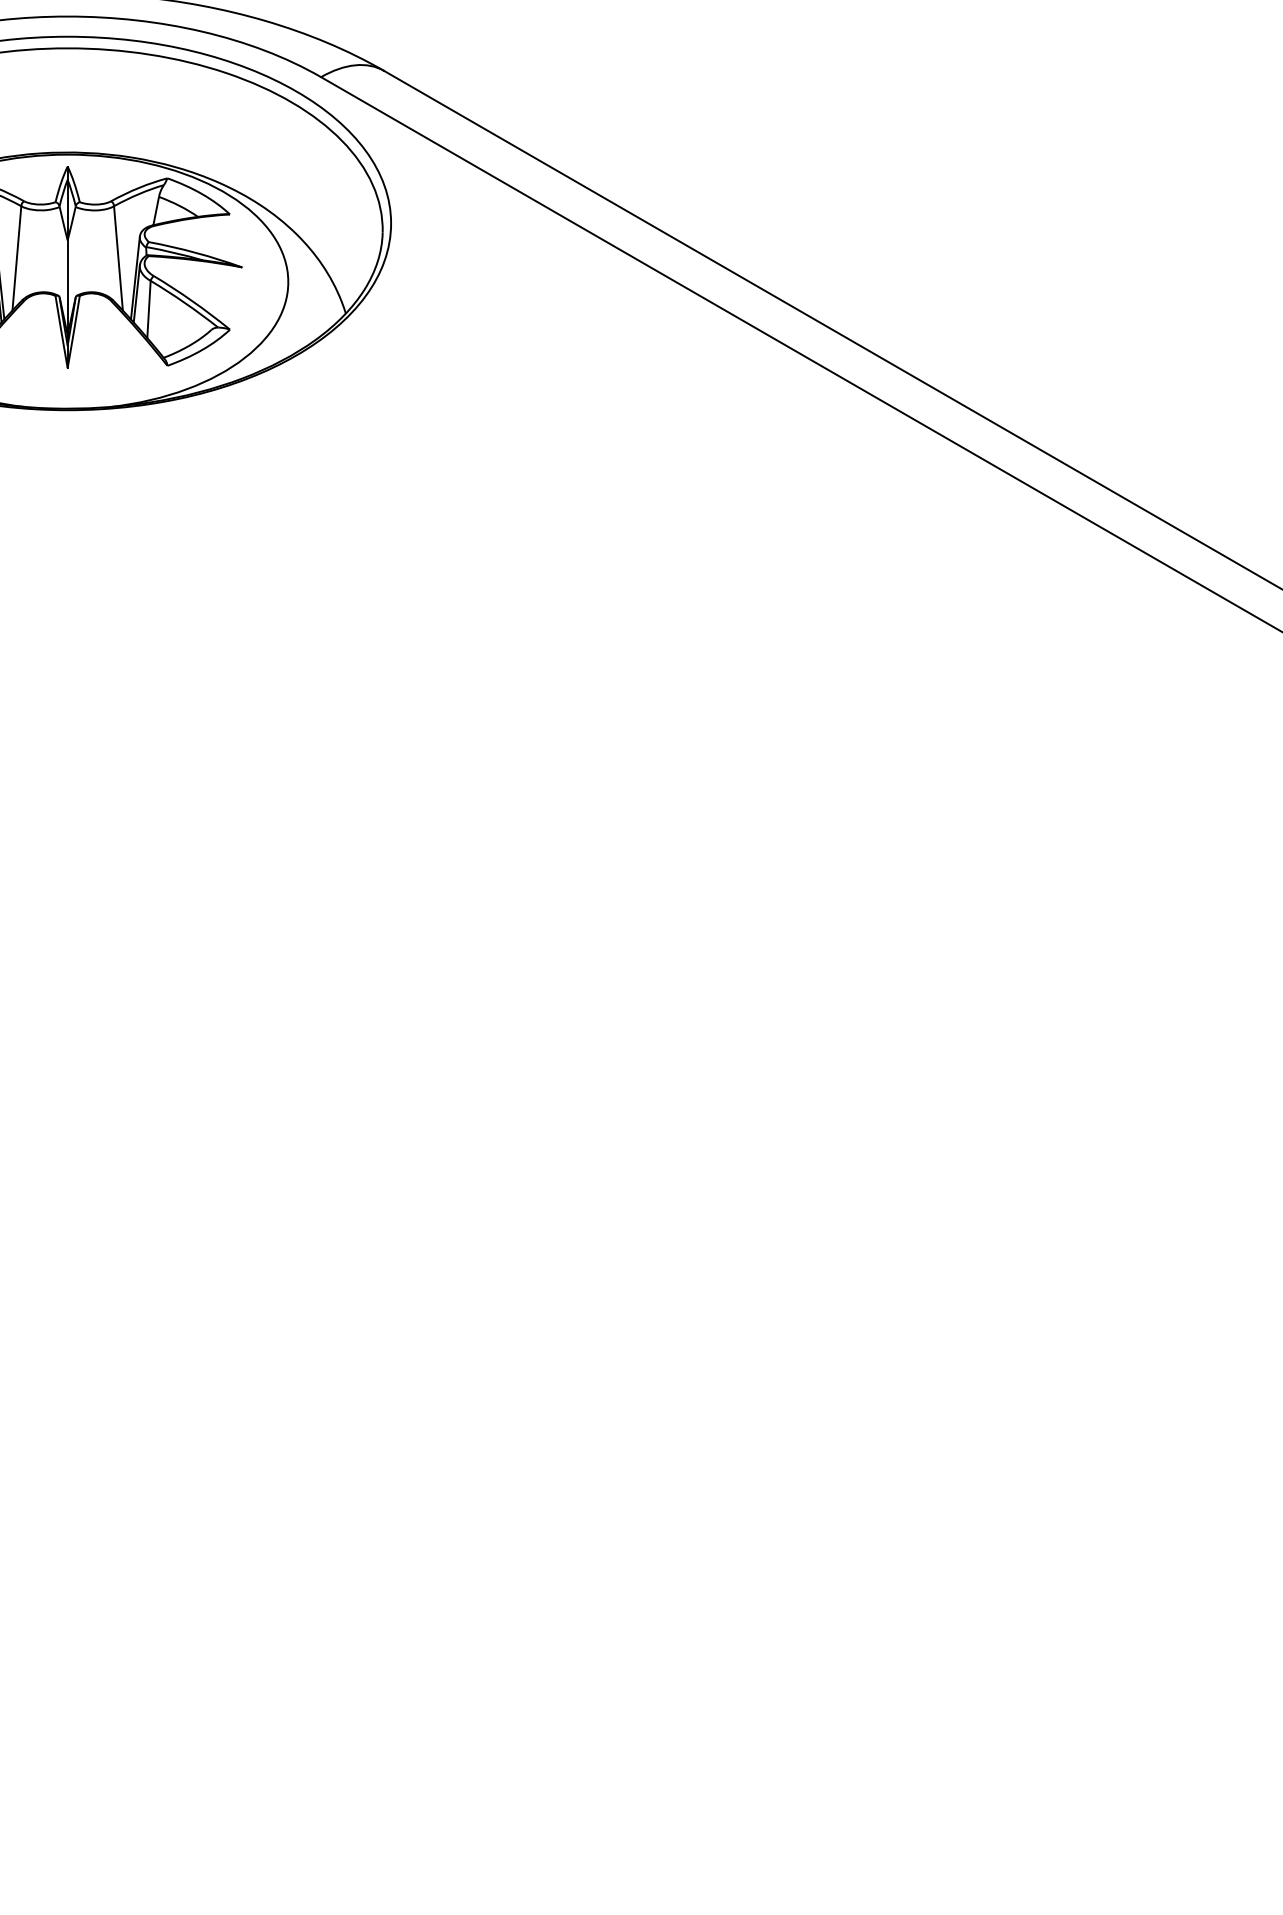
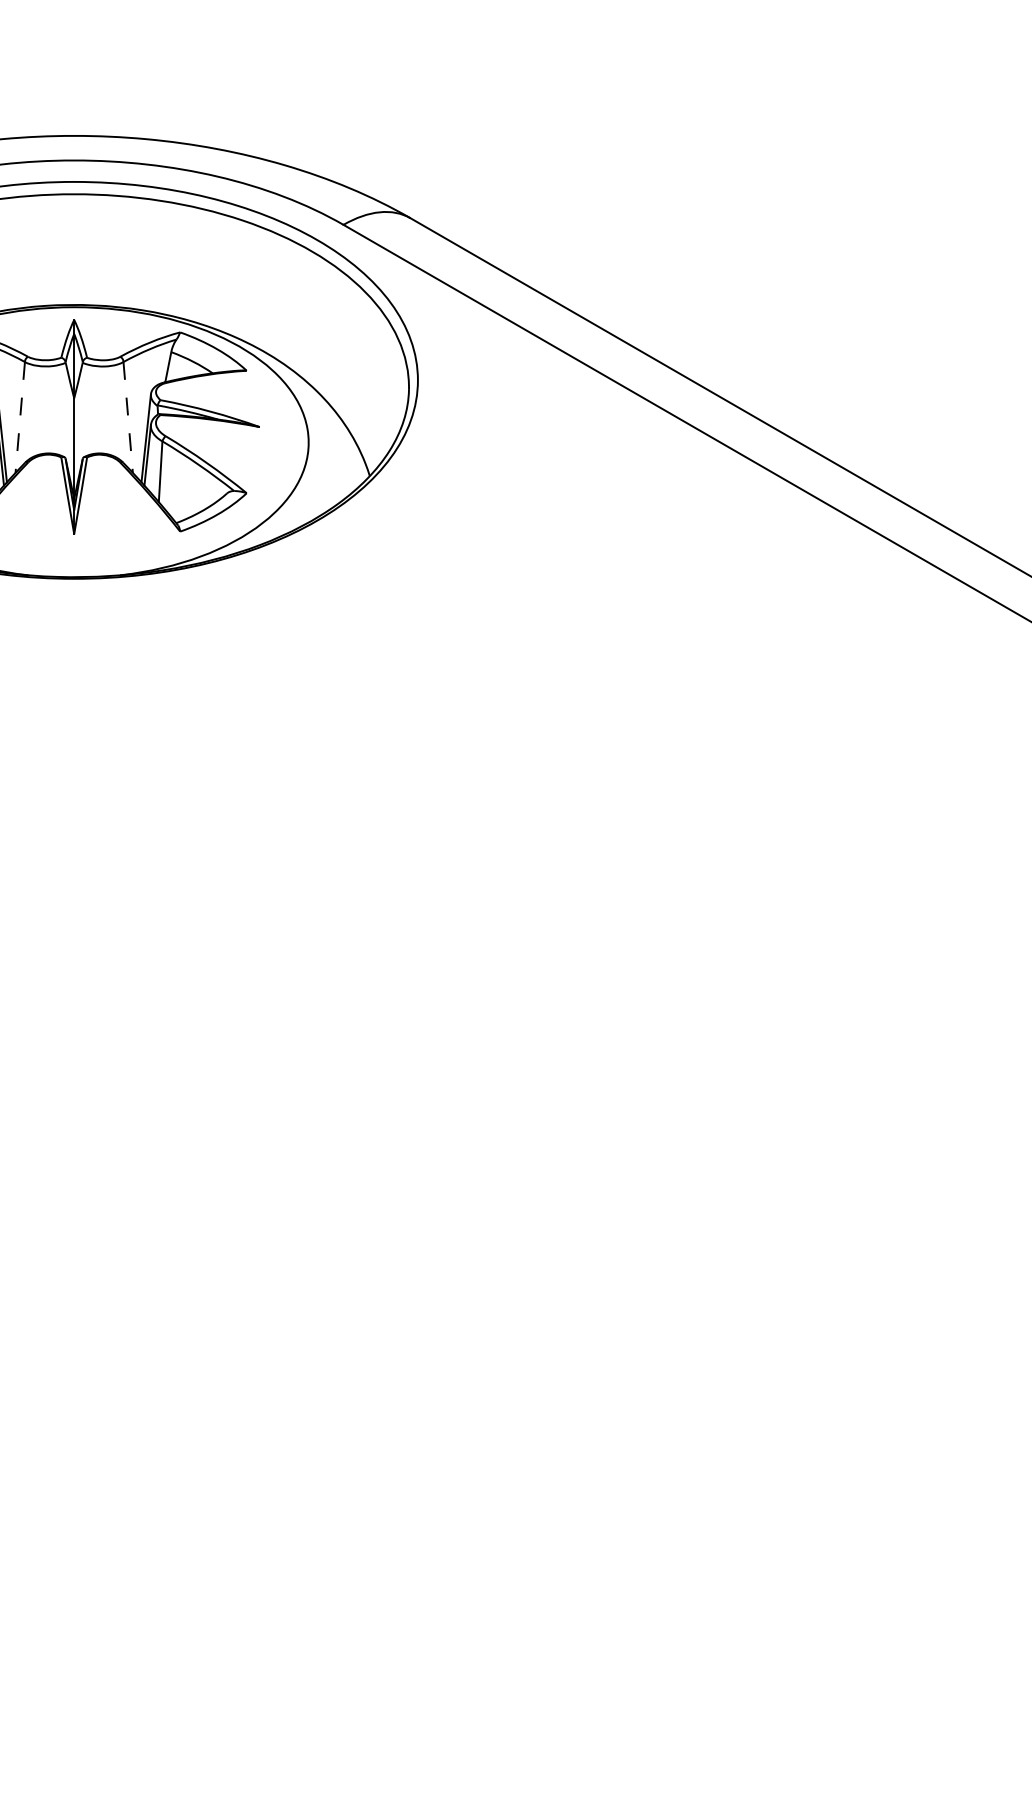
line: (16, 258) -> (19, 417), solid -> dashed
line: (118, 258) -> (128, 417), solid -> dashed

